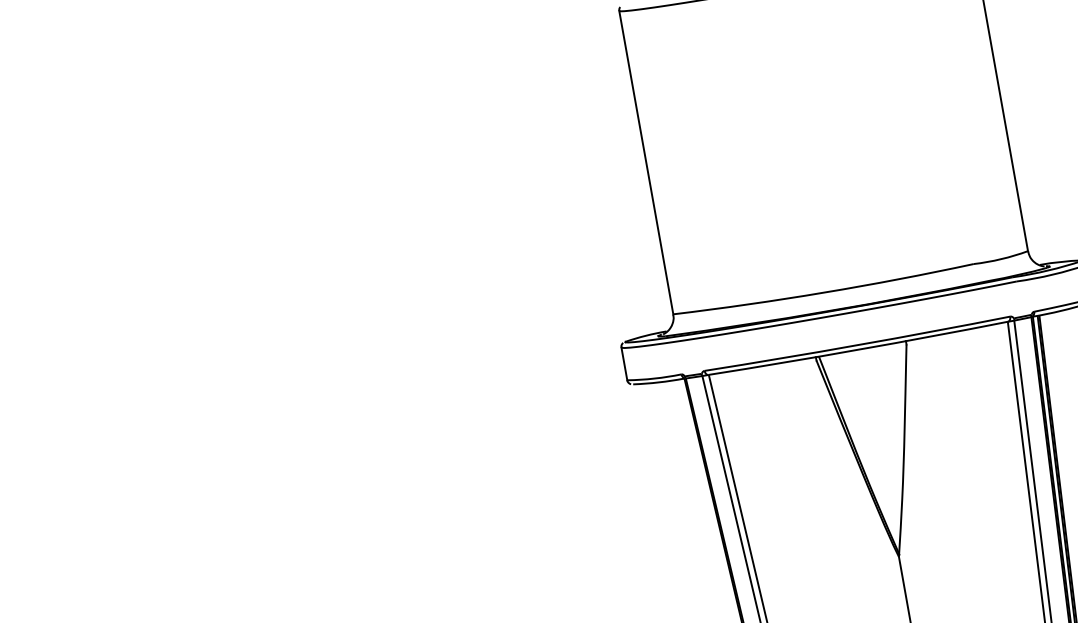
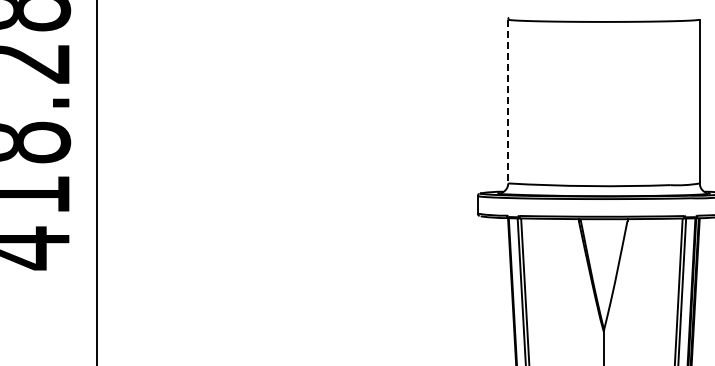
line: (646, 162) -> (508, 101), solid -> dashed

